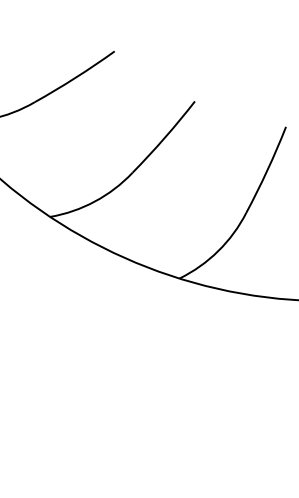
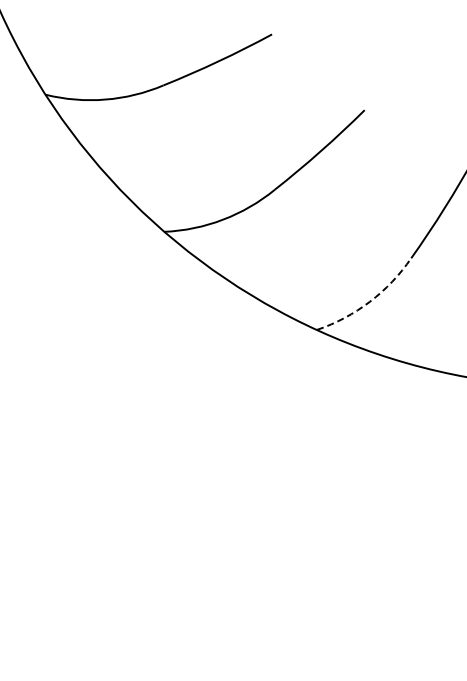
arc: (217, 250) -> (369, 301), solid -> dashed

